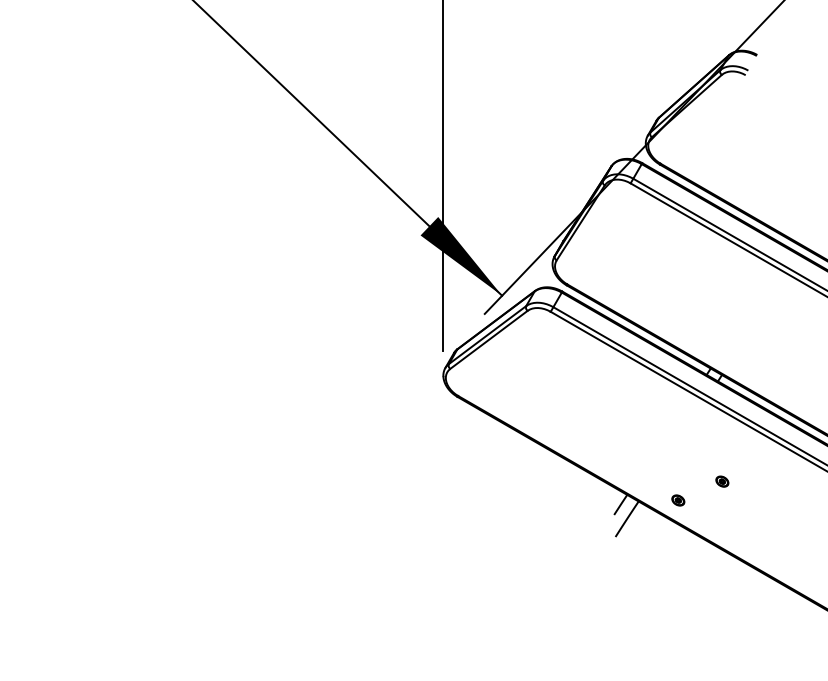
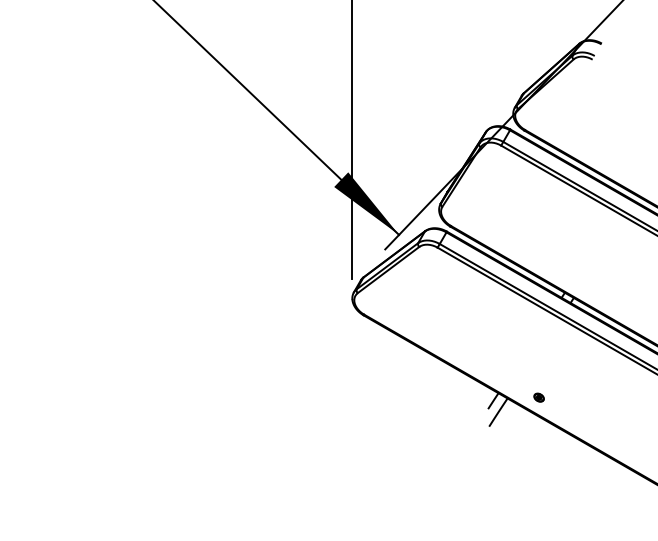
part: (721, 481) -> (573, 382), removed

